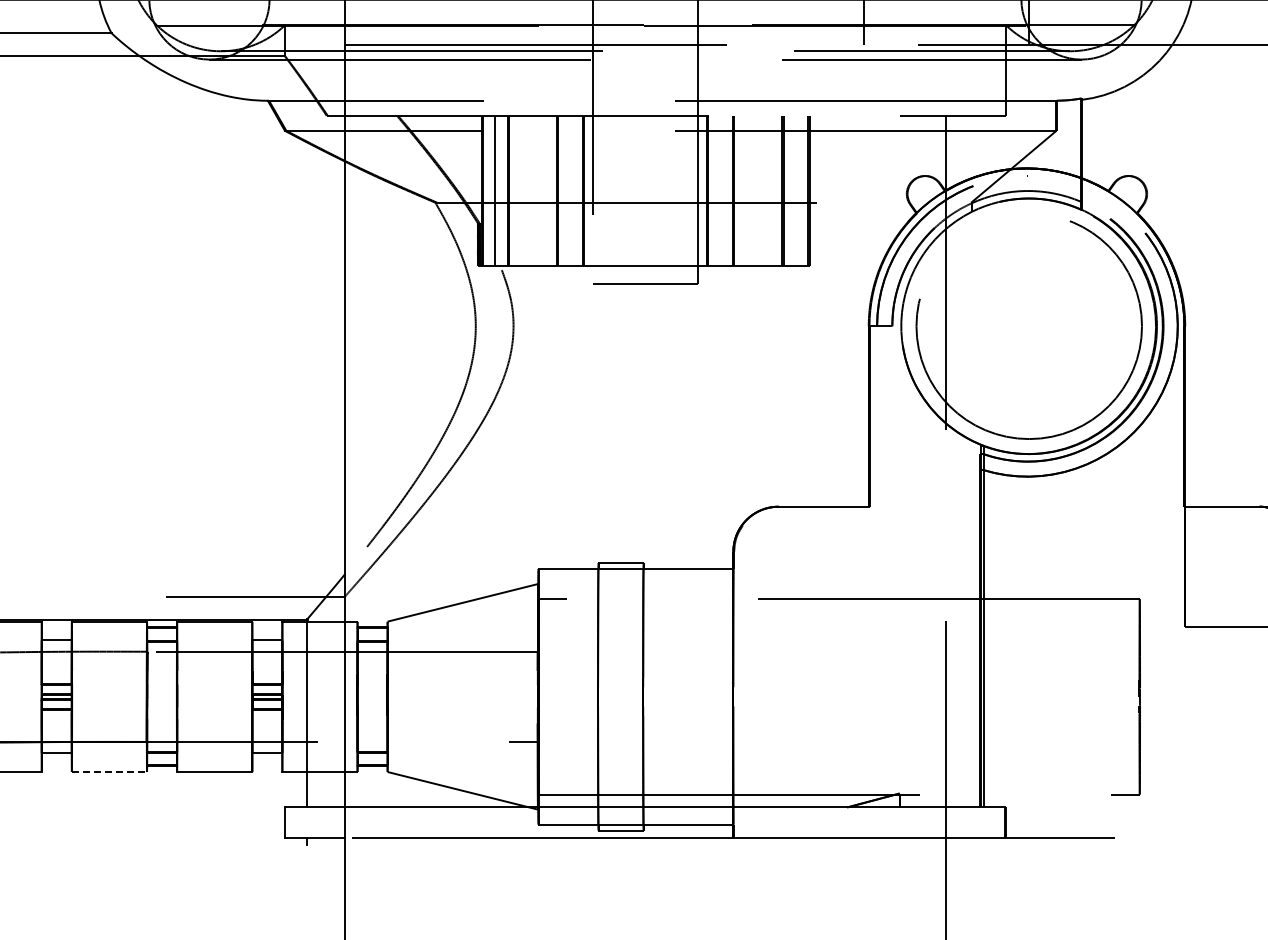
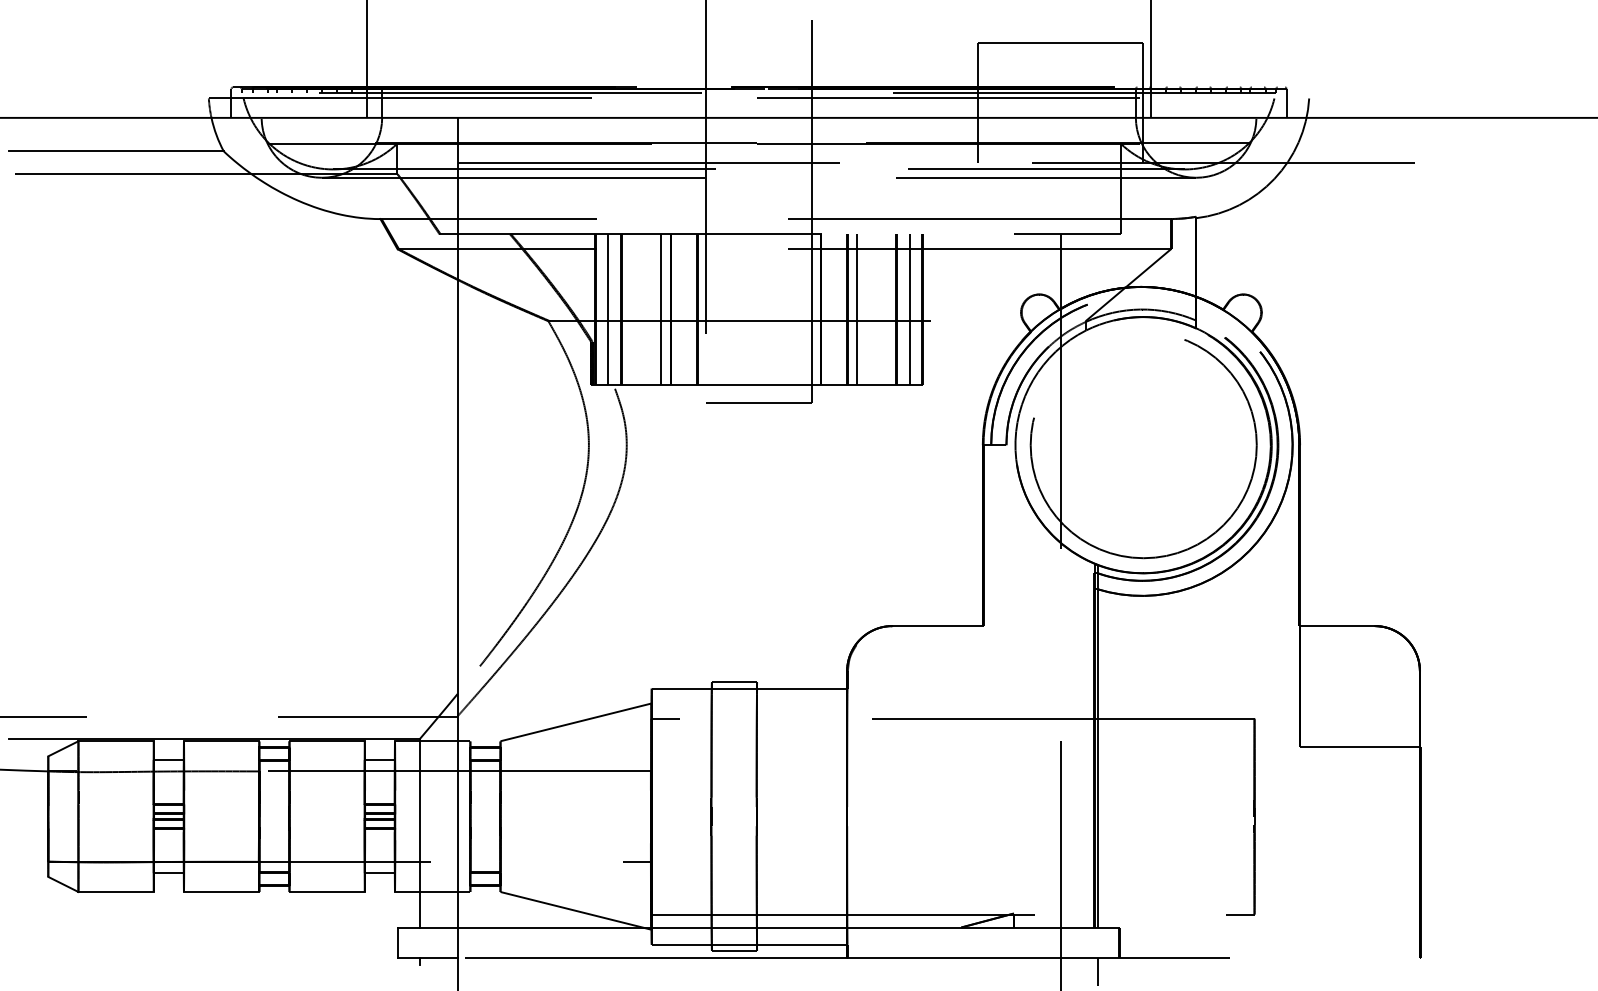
line: (548, 190) -> (661, 309), added
line: (743, 190) -> (857, 309), added
line: (795, 190) -> (909, 309), added
line: (109, 772) -> (221, 892), dashed -> solid
line: (984, 851) -> (1098, 971), added

